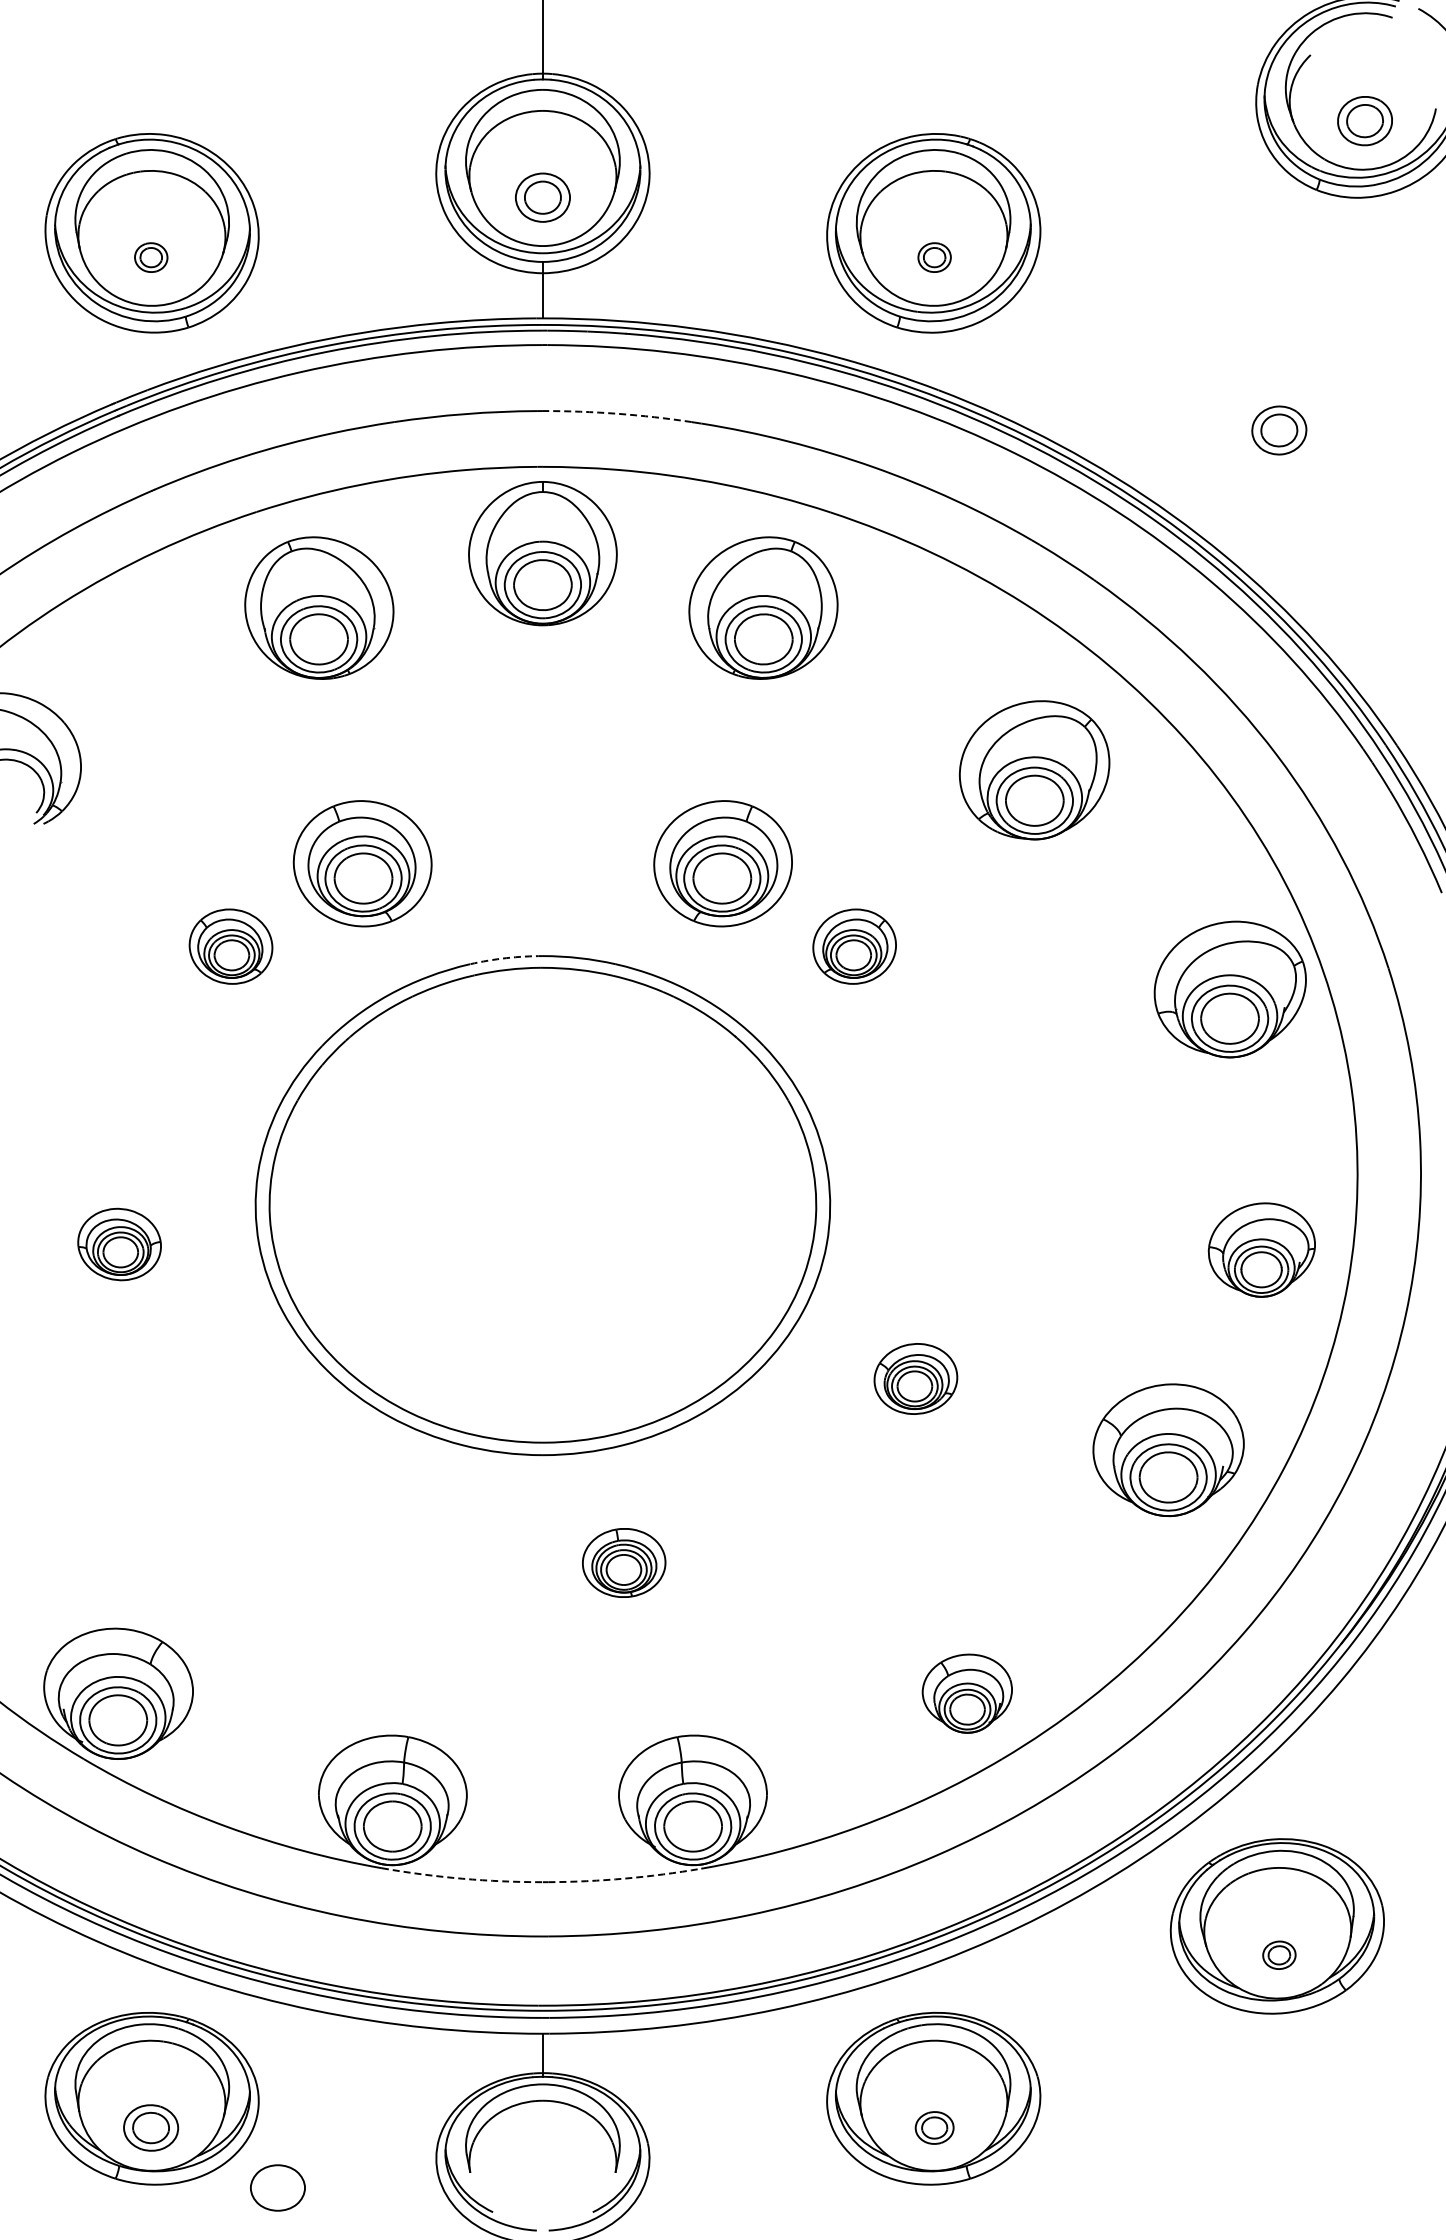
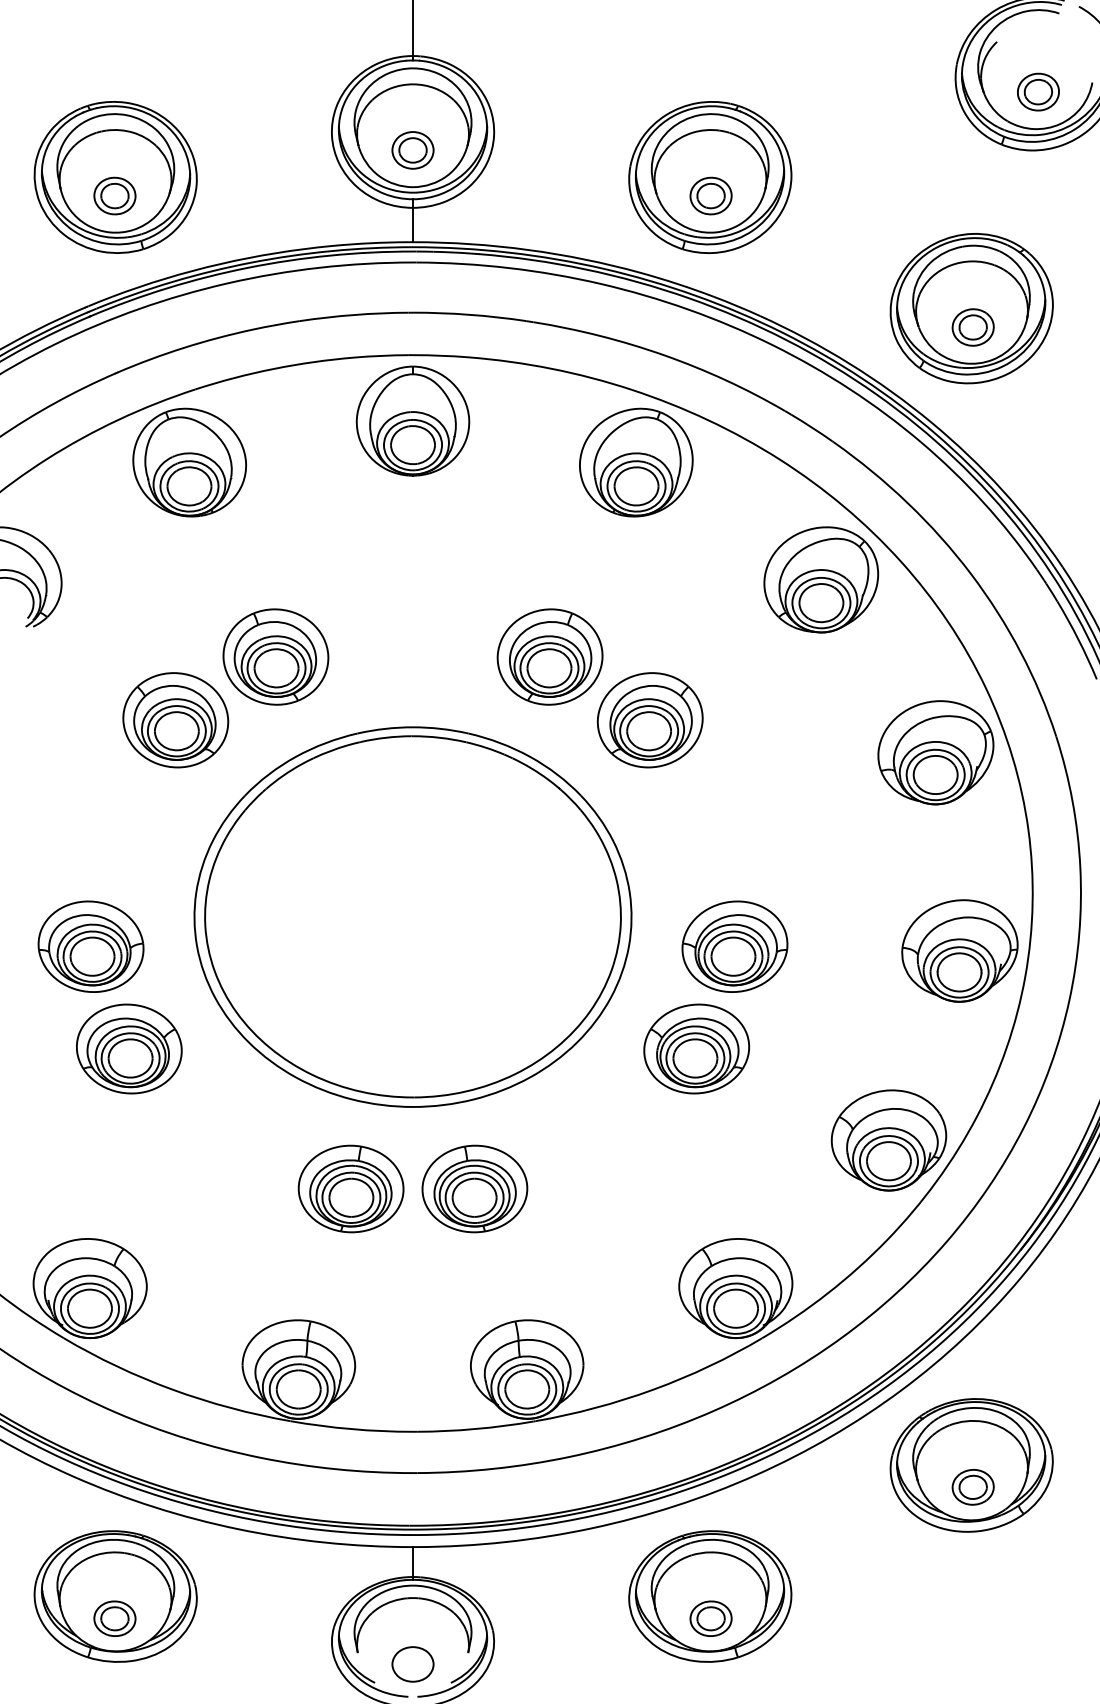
part: (151, 257) -> (115, 195), size x1.67
part: (934, 257) -> (710, 195), size x1.67
part: (1276, 405) -> (971, 308), added
arc: (617, 413) -> (469, 314), dashed -> solid
part: (319, 607) -> (189, 462), moved
part: (763, 607) -> (636, 462), moved
part: (1034, 770) -> (821, 580), moved
part: (230, 946) -> (175, 720), size x1.67
part: (854, 946) -> (650, 720), size x1.67
arc: (506, 958) -> (385, 729), dashed -> solid
part: (119, 1244) -> (90, 946), size x1.67
part: (966, 1244) -> (735, 946), added
part: (1261, 1249) -> (959, 950), size x1.43
part: (169, 1378) -> (128, 1048), added
part: (915, 1378) -> (696, 1048), size x1.67
part: (1168, 1450) -> (888, 1140), moved
part: (461, 1562) -> (351, 1188), added
part: (623, 1562) -> (474, 1188), size x1.67
part: (967, 1693) -> (735, 1288), size x1.67
arc: (462, 1878) -> (351, 1428), dashed -> solid
arc: (625, 1878) -> (475, 1428), dashed -> solid
part: (1279, 1955) -> (973, 1487), size x1.67
part: (934, 2127) -> (710, 1618), size x1.43
part: (277, 2187) -> (412, 1664), moved

